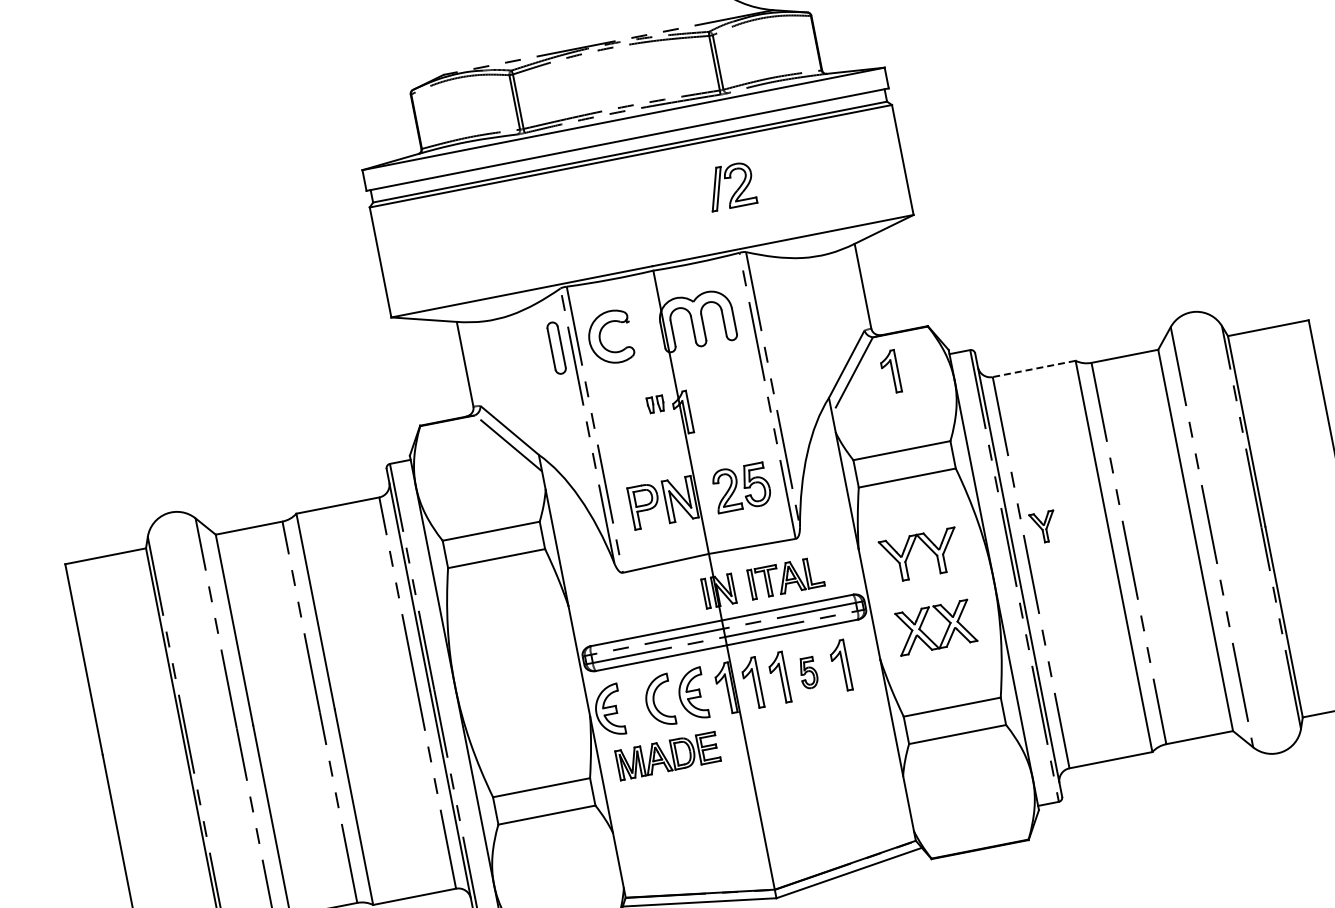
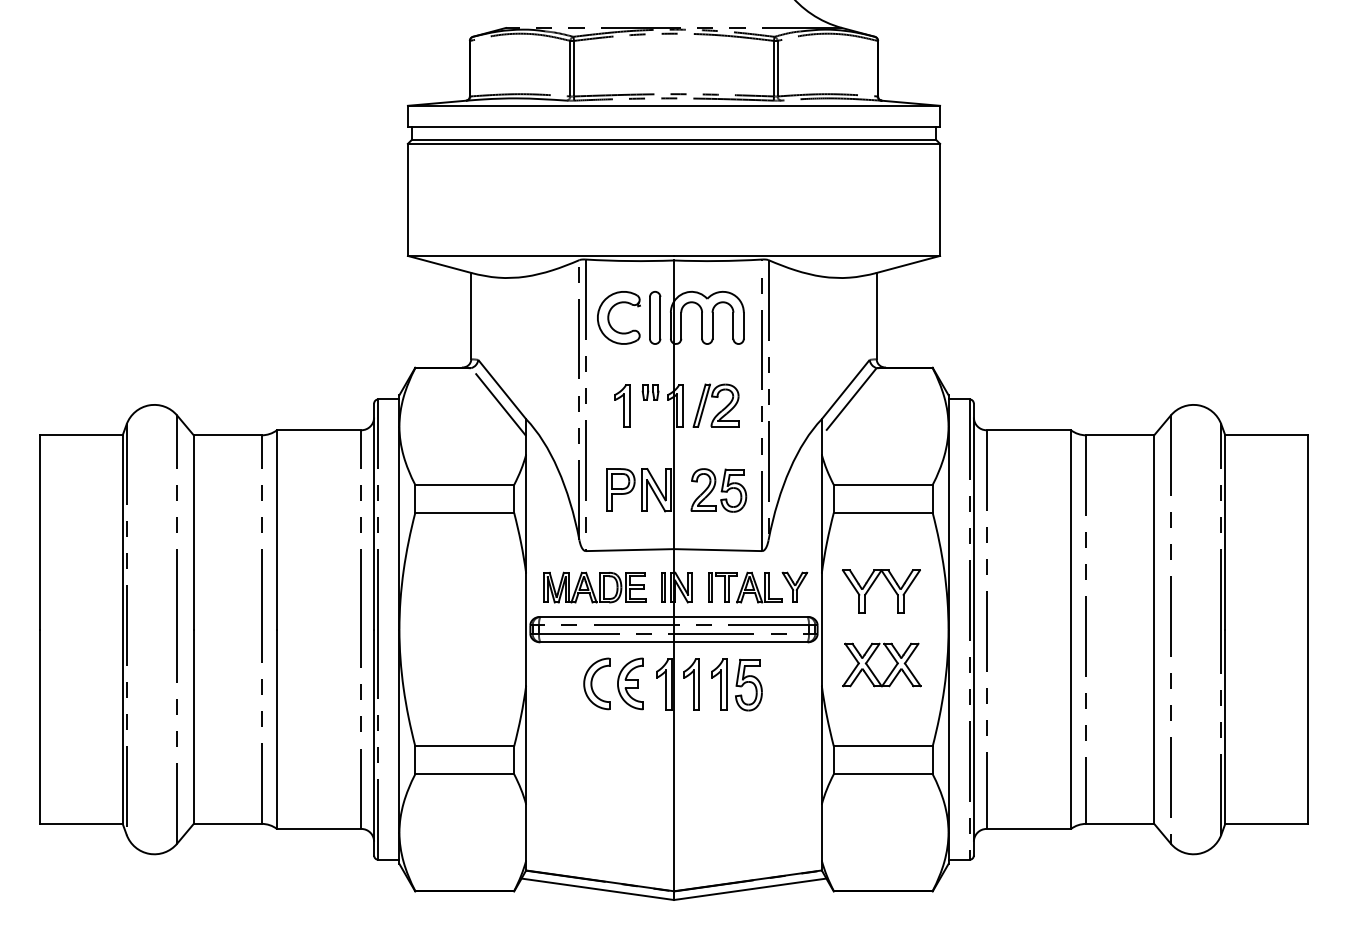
part: (735, 190) -> (720, 410), moved
part: (556, 347) -> (655, 317), moved
line: (1033, 369) -> (1028, 430), dashed -> solid
part: (890, 371) -> (622, 405), moved
part: (1043, 526) -> (794, 586), moved
part: (840, 666) -> (781, 684), removed
part: (808, 673) -> (748, 685), size x1.67
part: (608, 710) -> (545, 683), removed
part: (667, 756) -> (594, 587), moved

